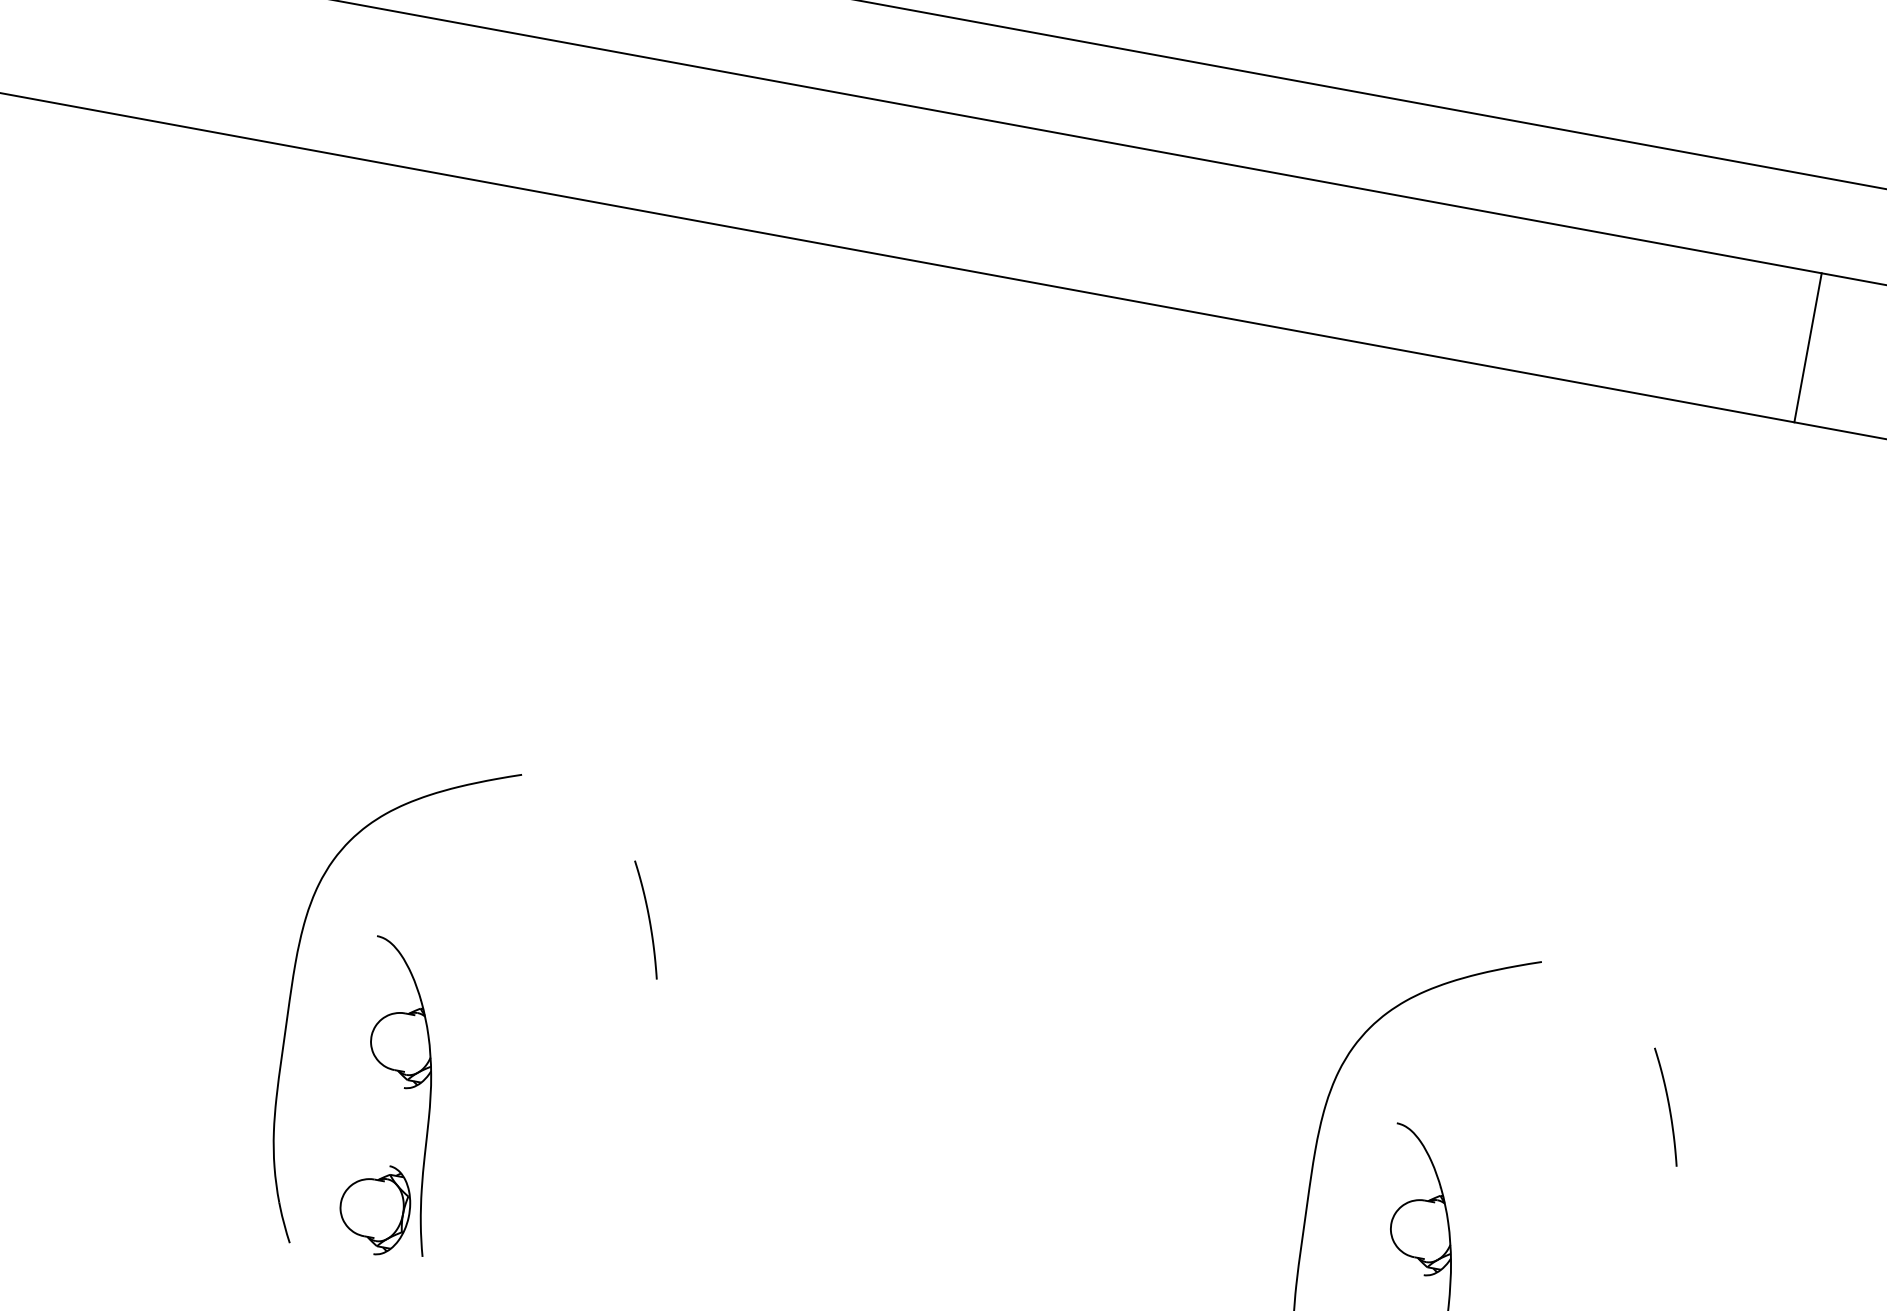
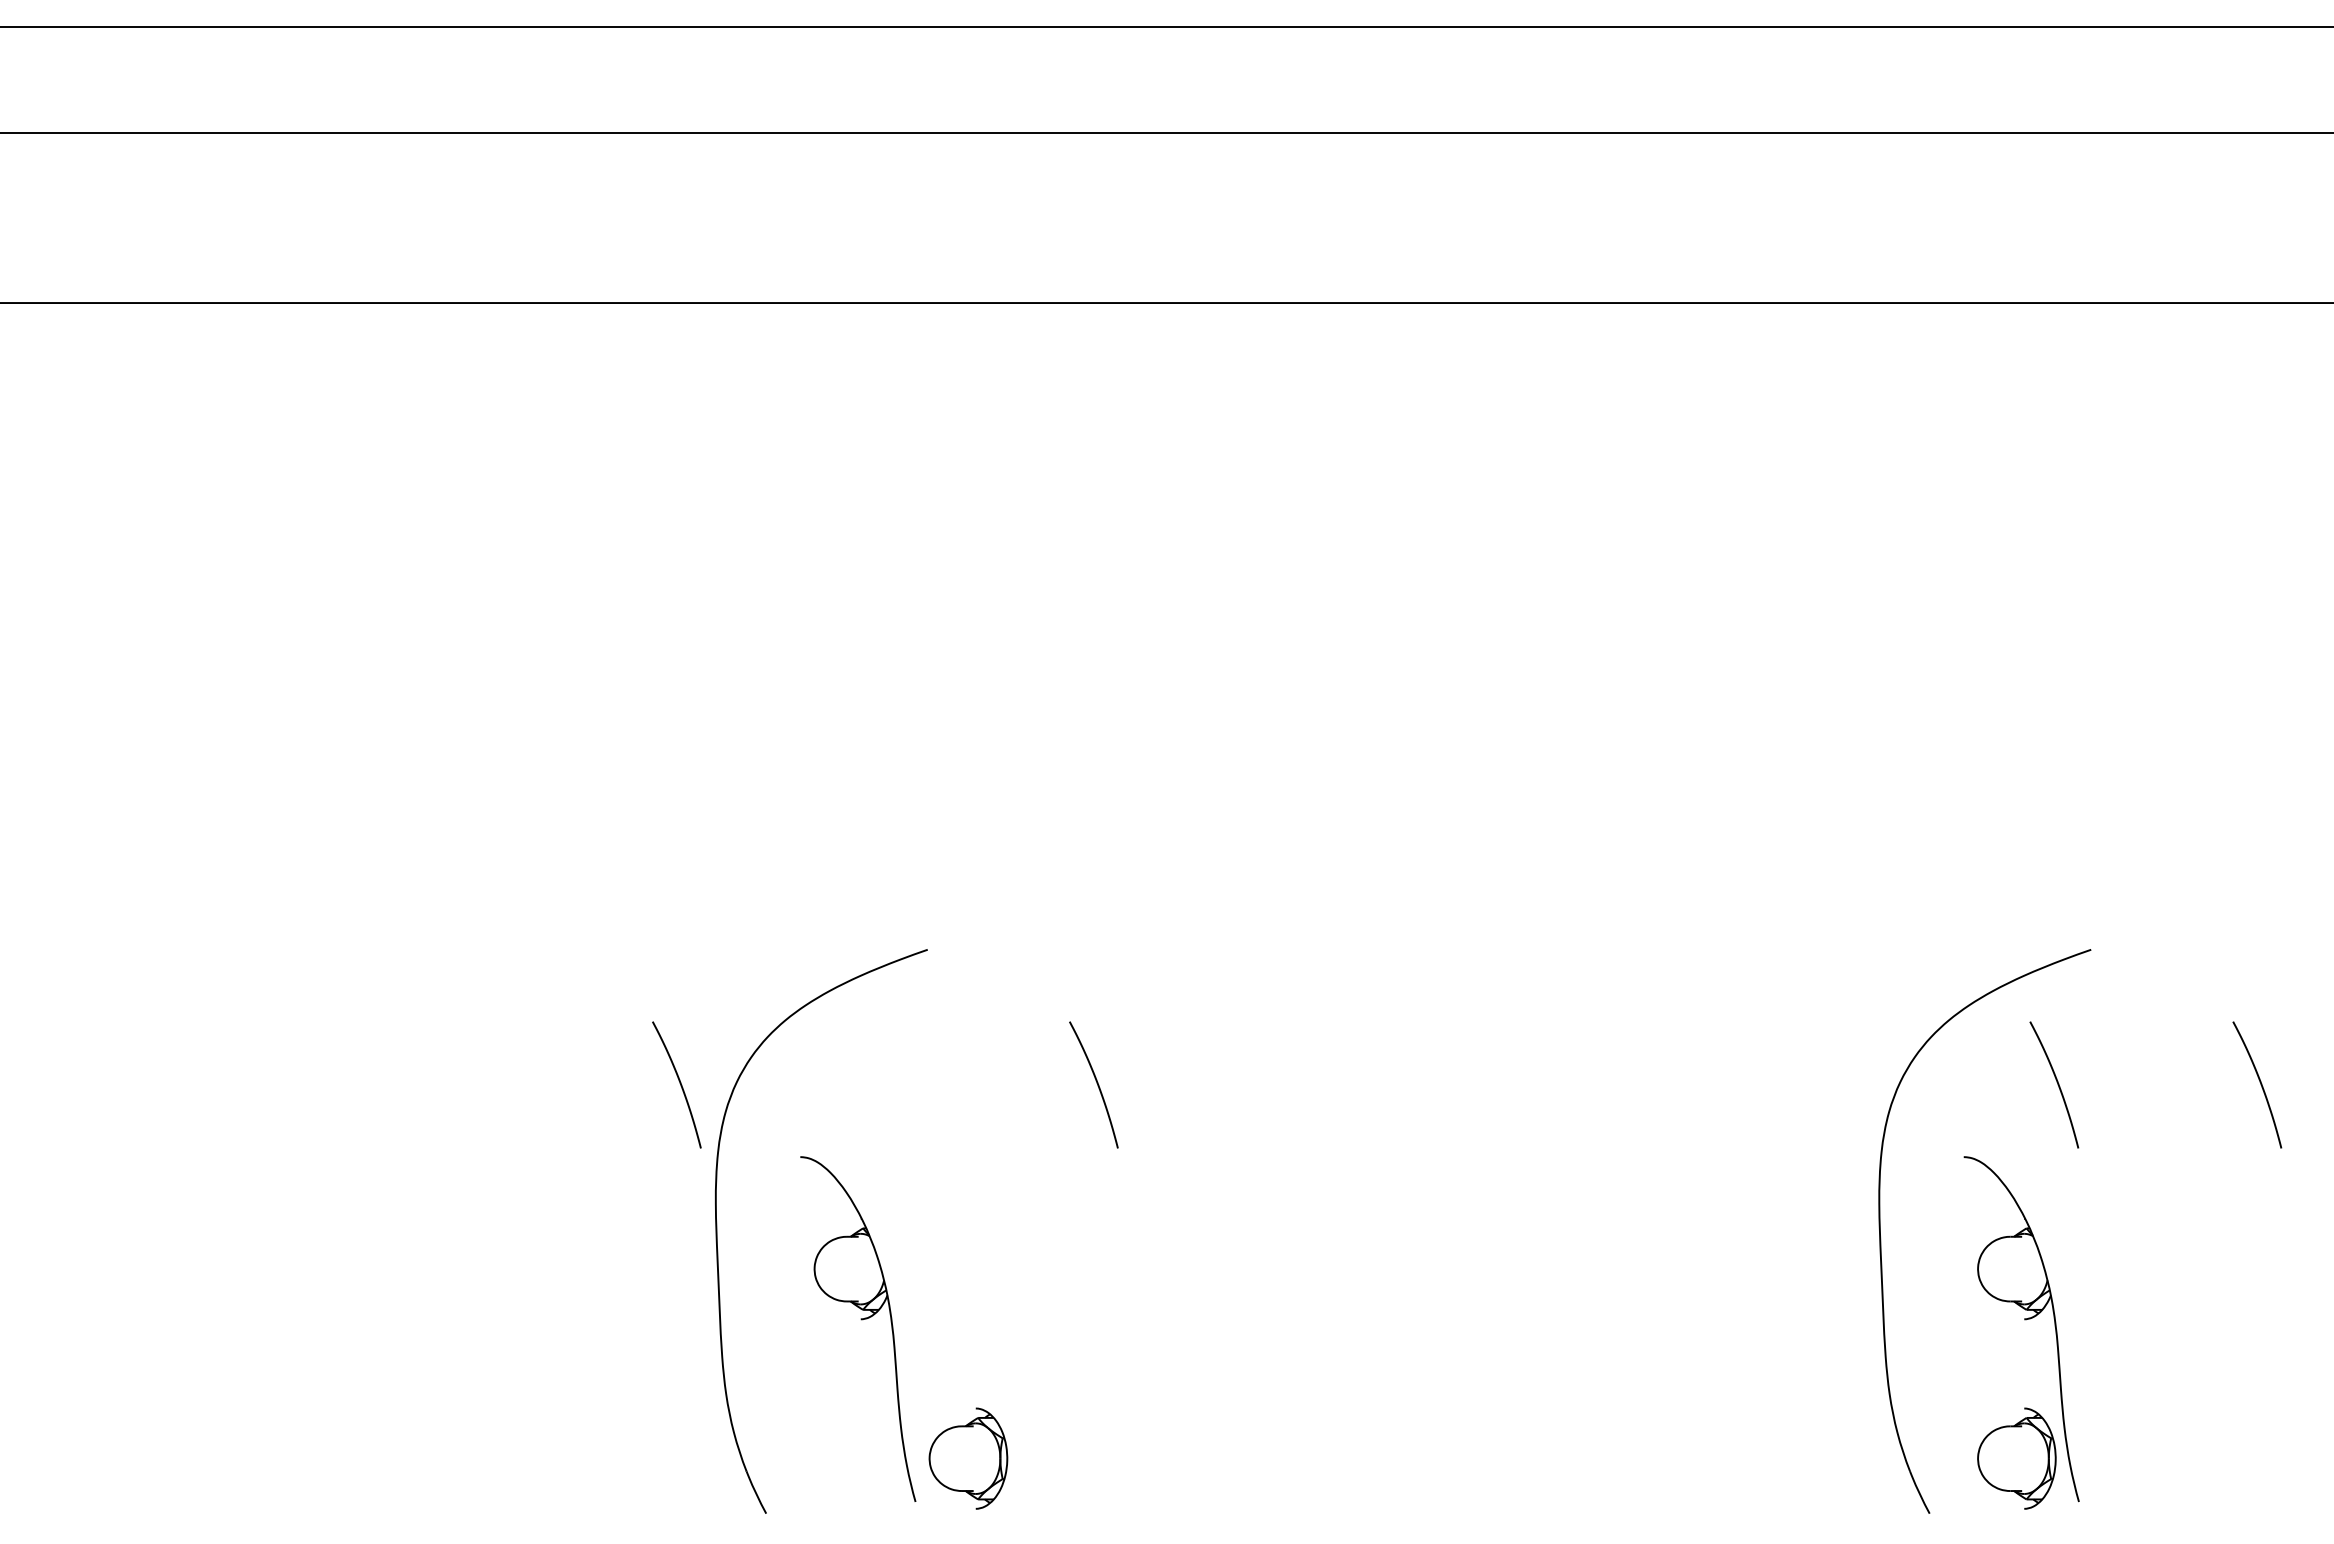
line: (1808, 347) -> (2260, 217), removed
curve: (282, 852) -> (679, 1083), added
curve: (1490, 1072) -> (2056, 1082), added
part: (375, 1208) -> (968, 1458), moved

